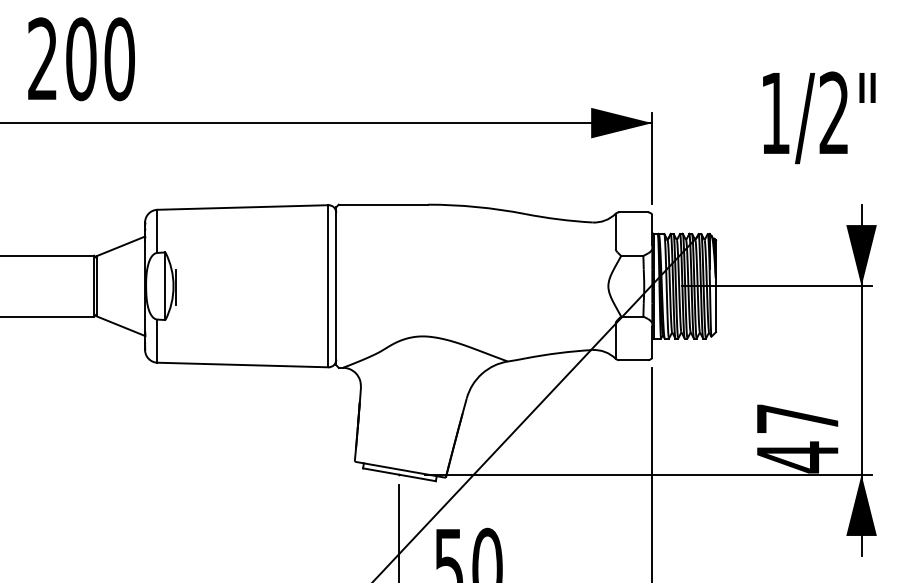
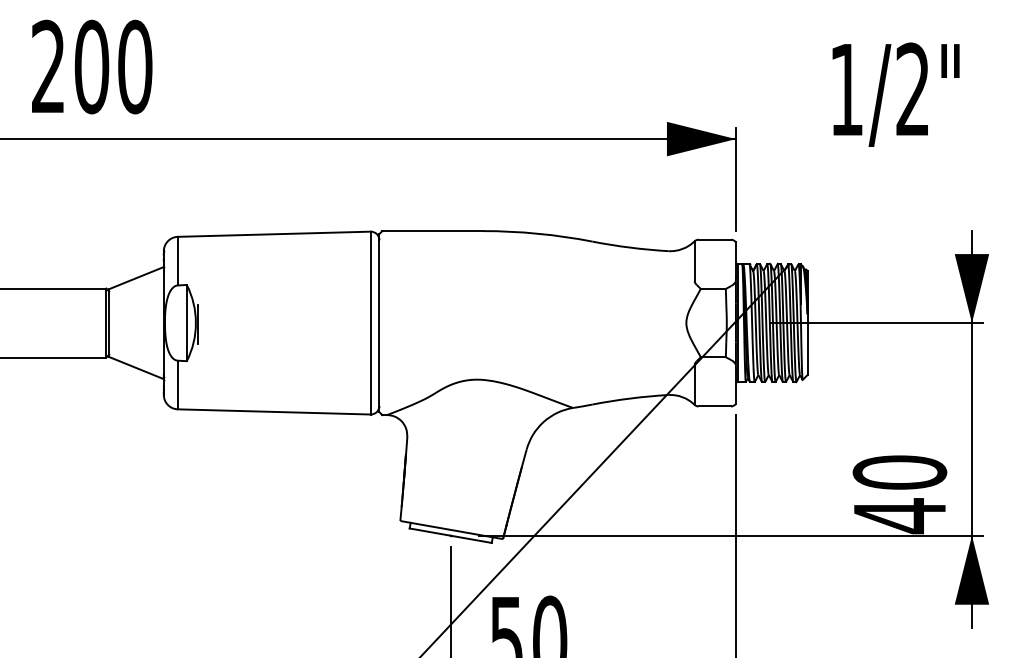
text: (819, 117) -> (896, 94), moved
text: (797, 418) -> (899, 472), 47 -> 40

